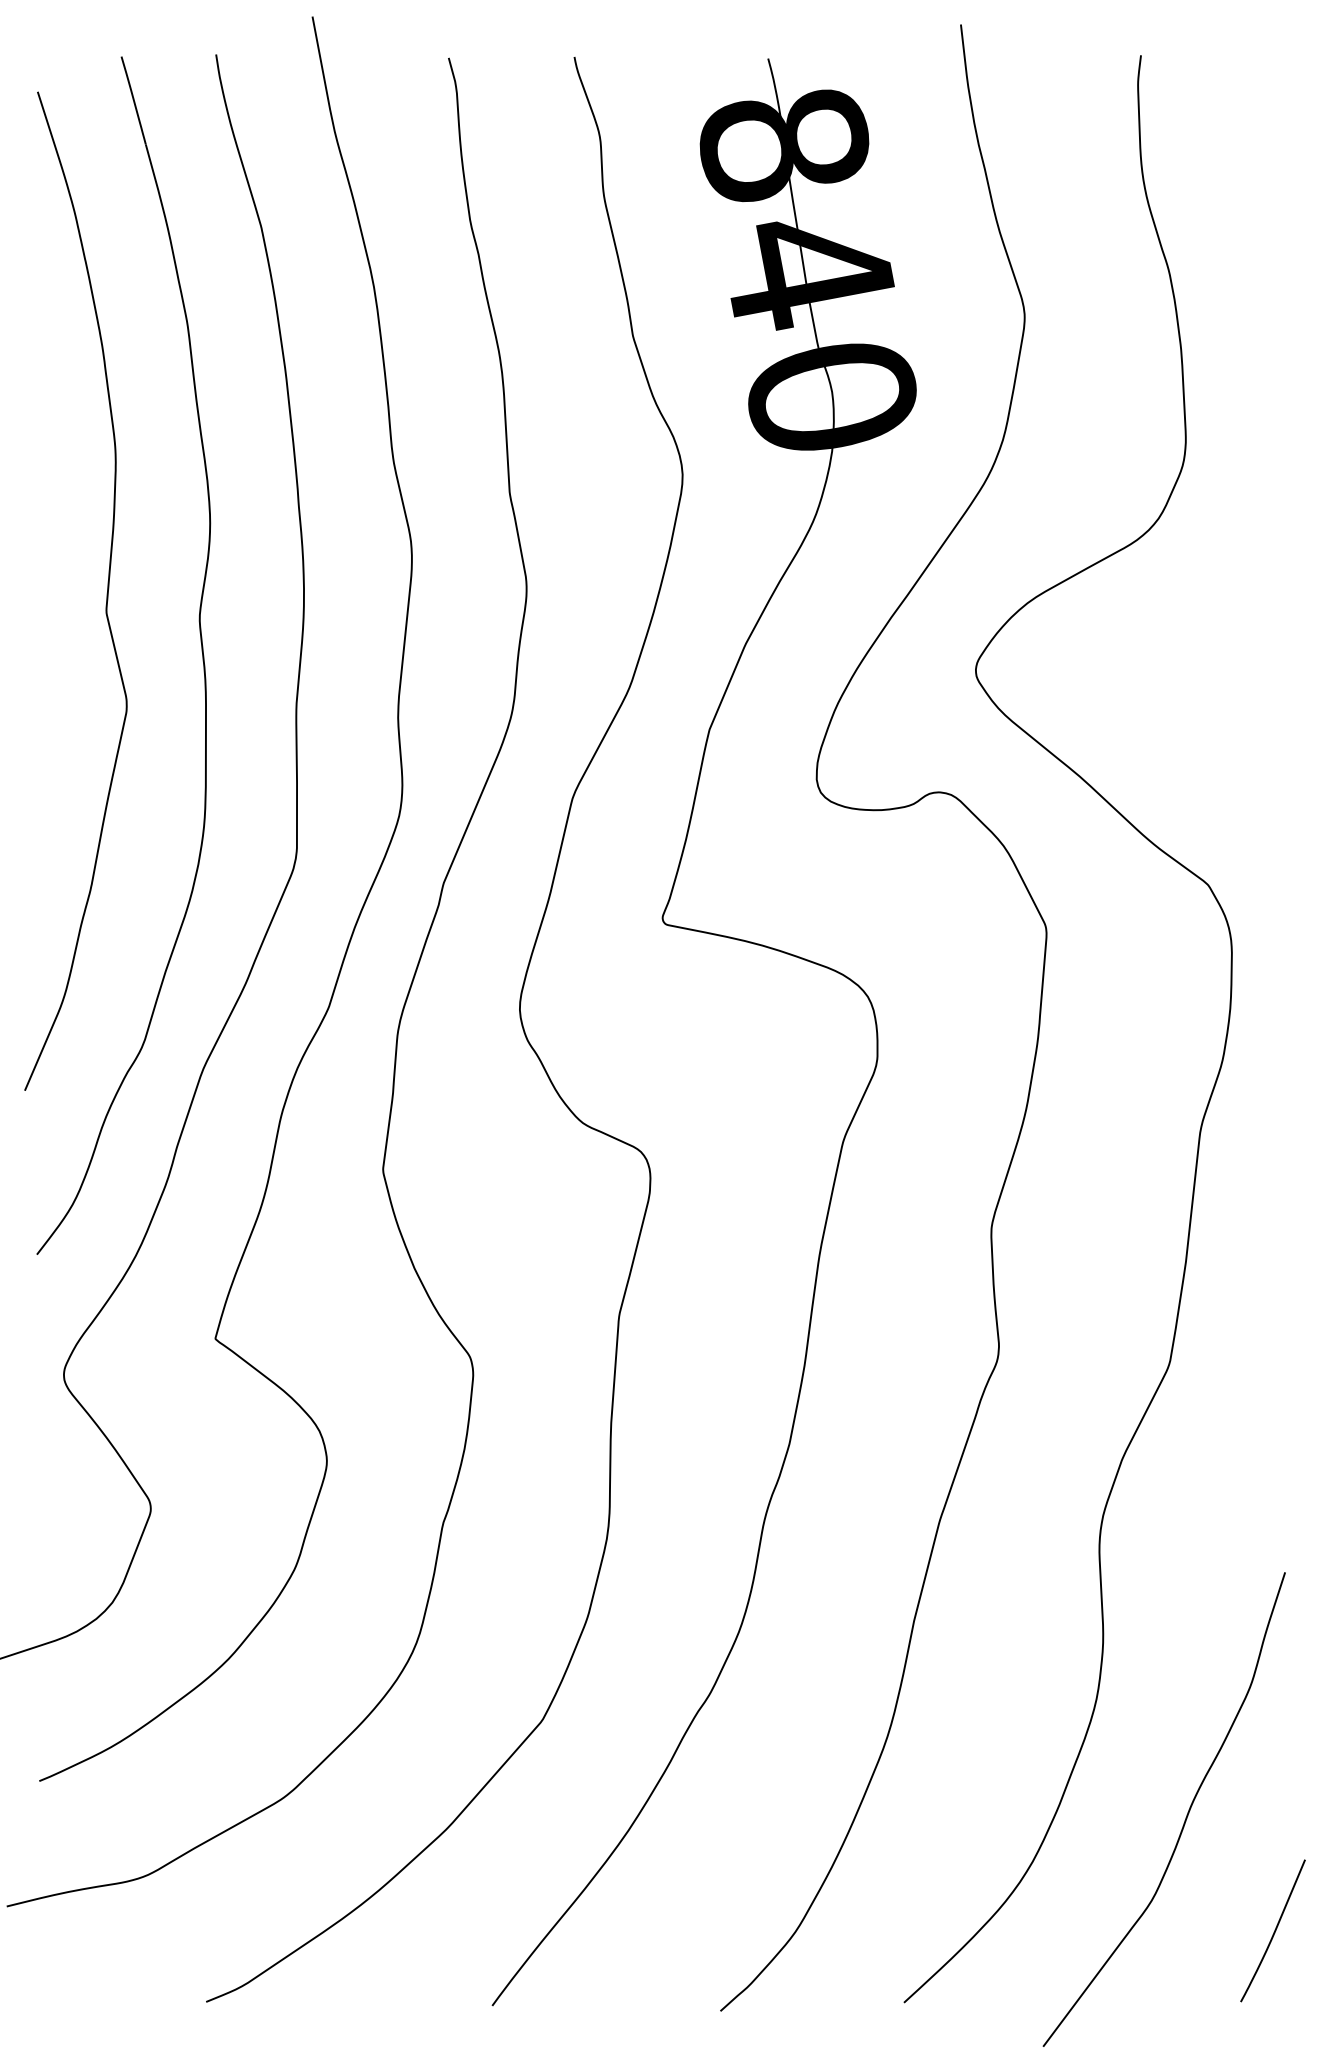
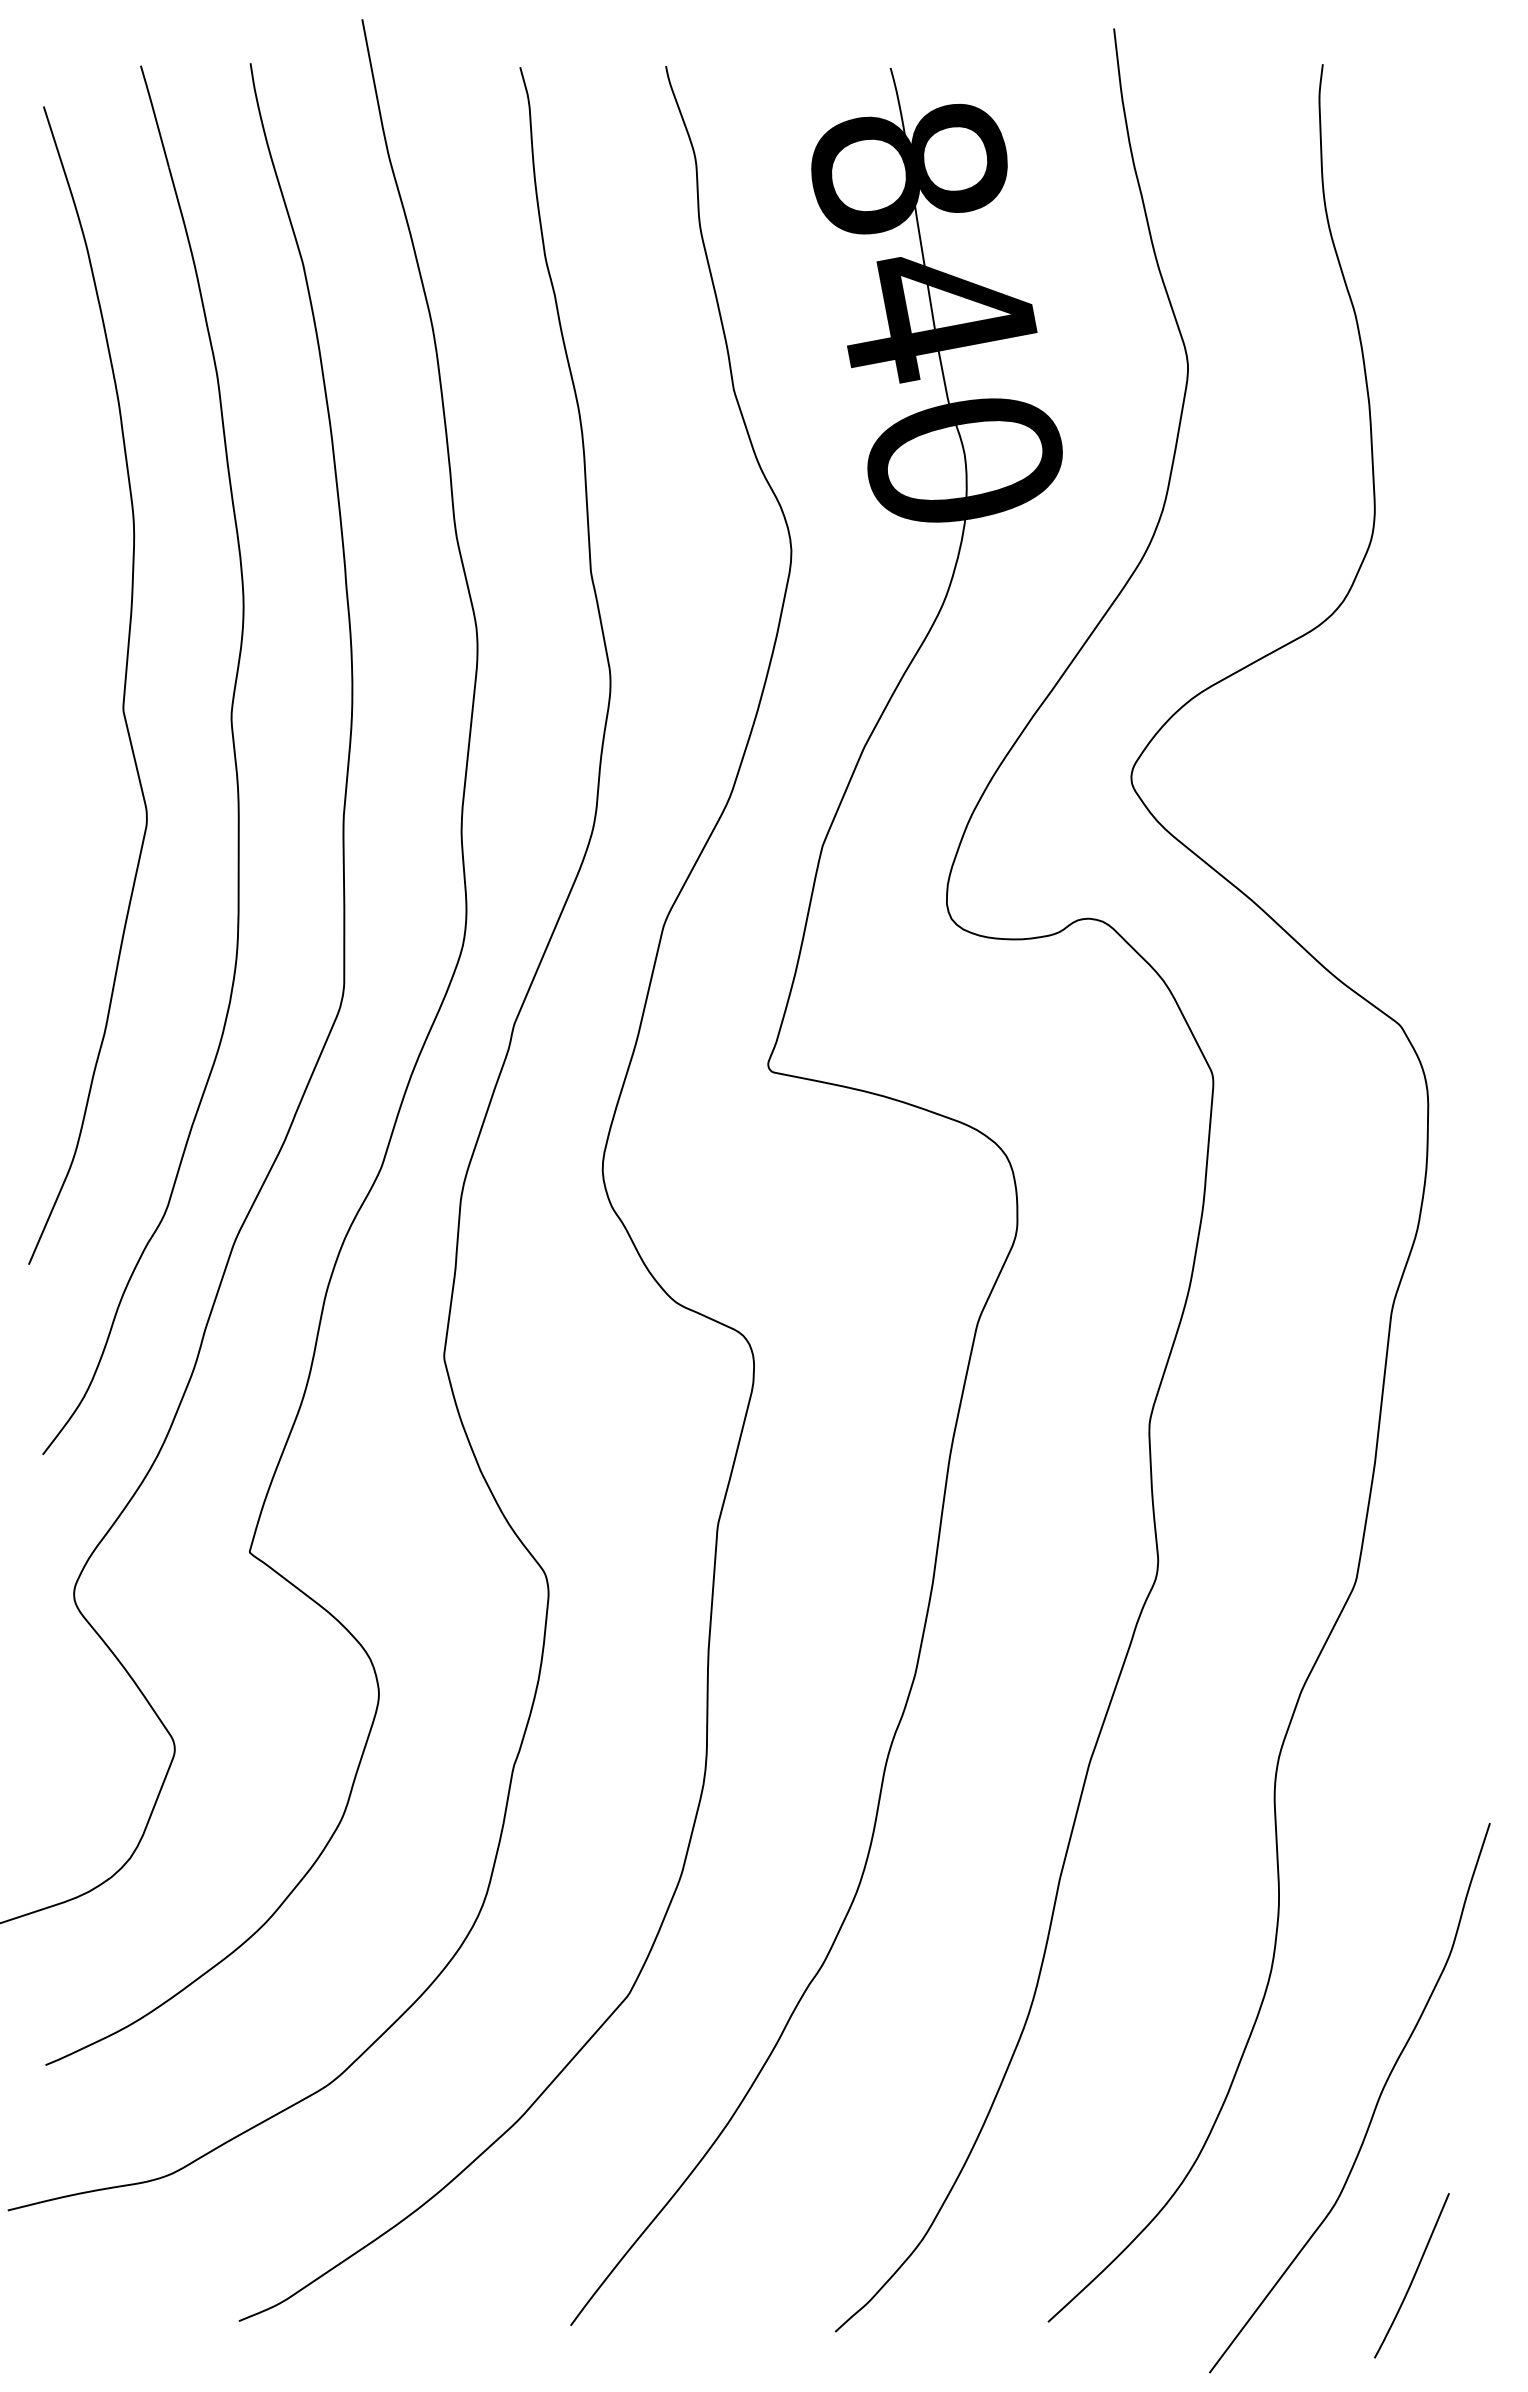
curve: (1274, 1930) -> (1413, 2275), moved

